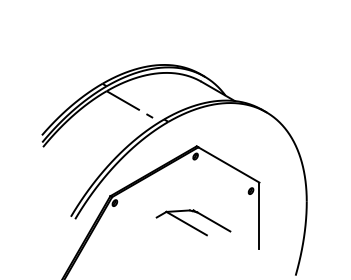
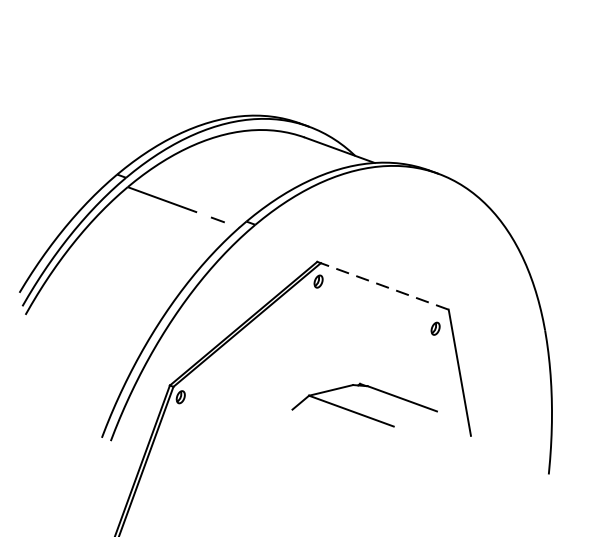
line: (228, 164) -> (383, 285), solid -> dashed
part: (193, 222) -> (364, 406), moved

